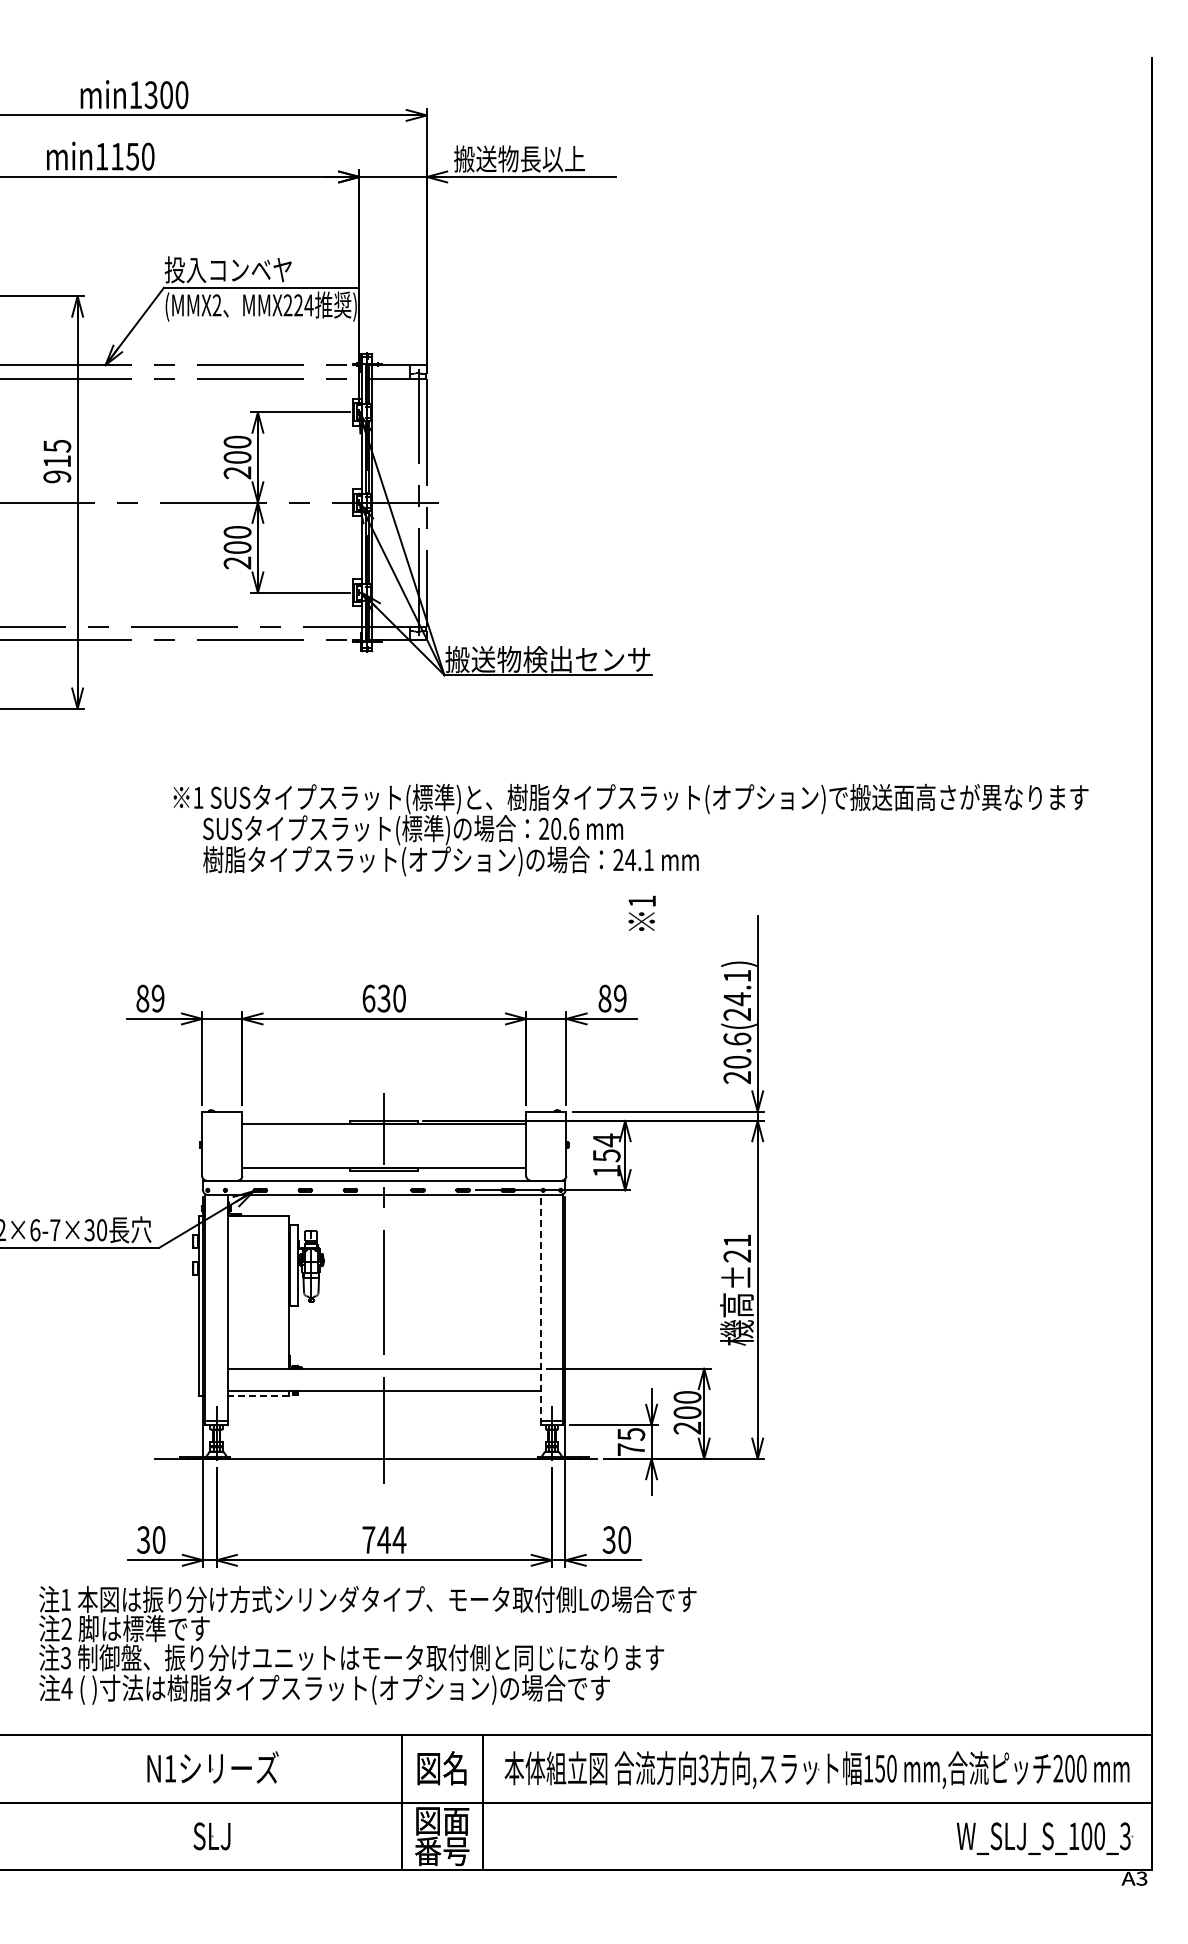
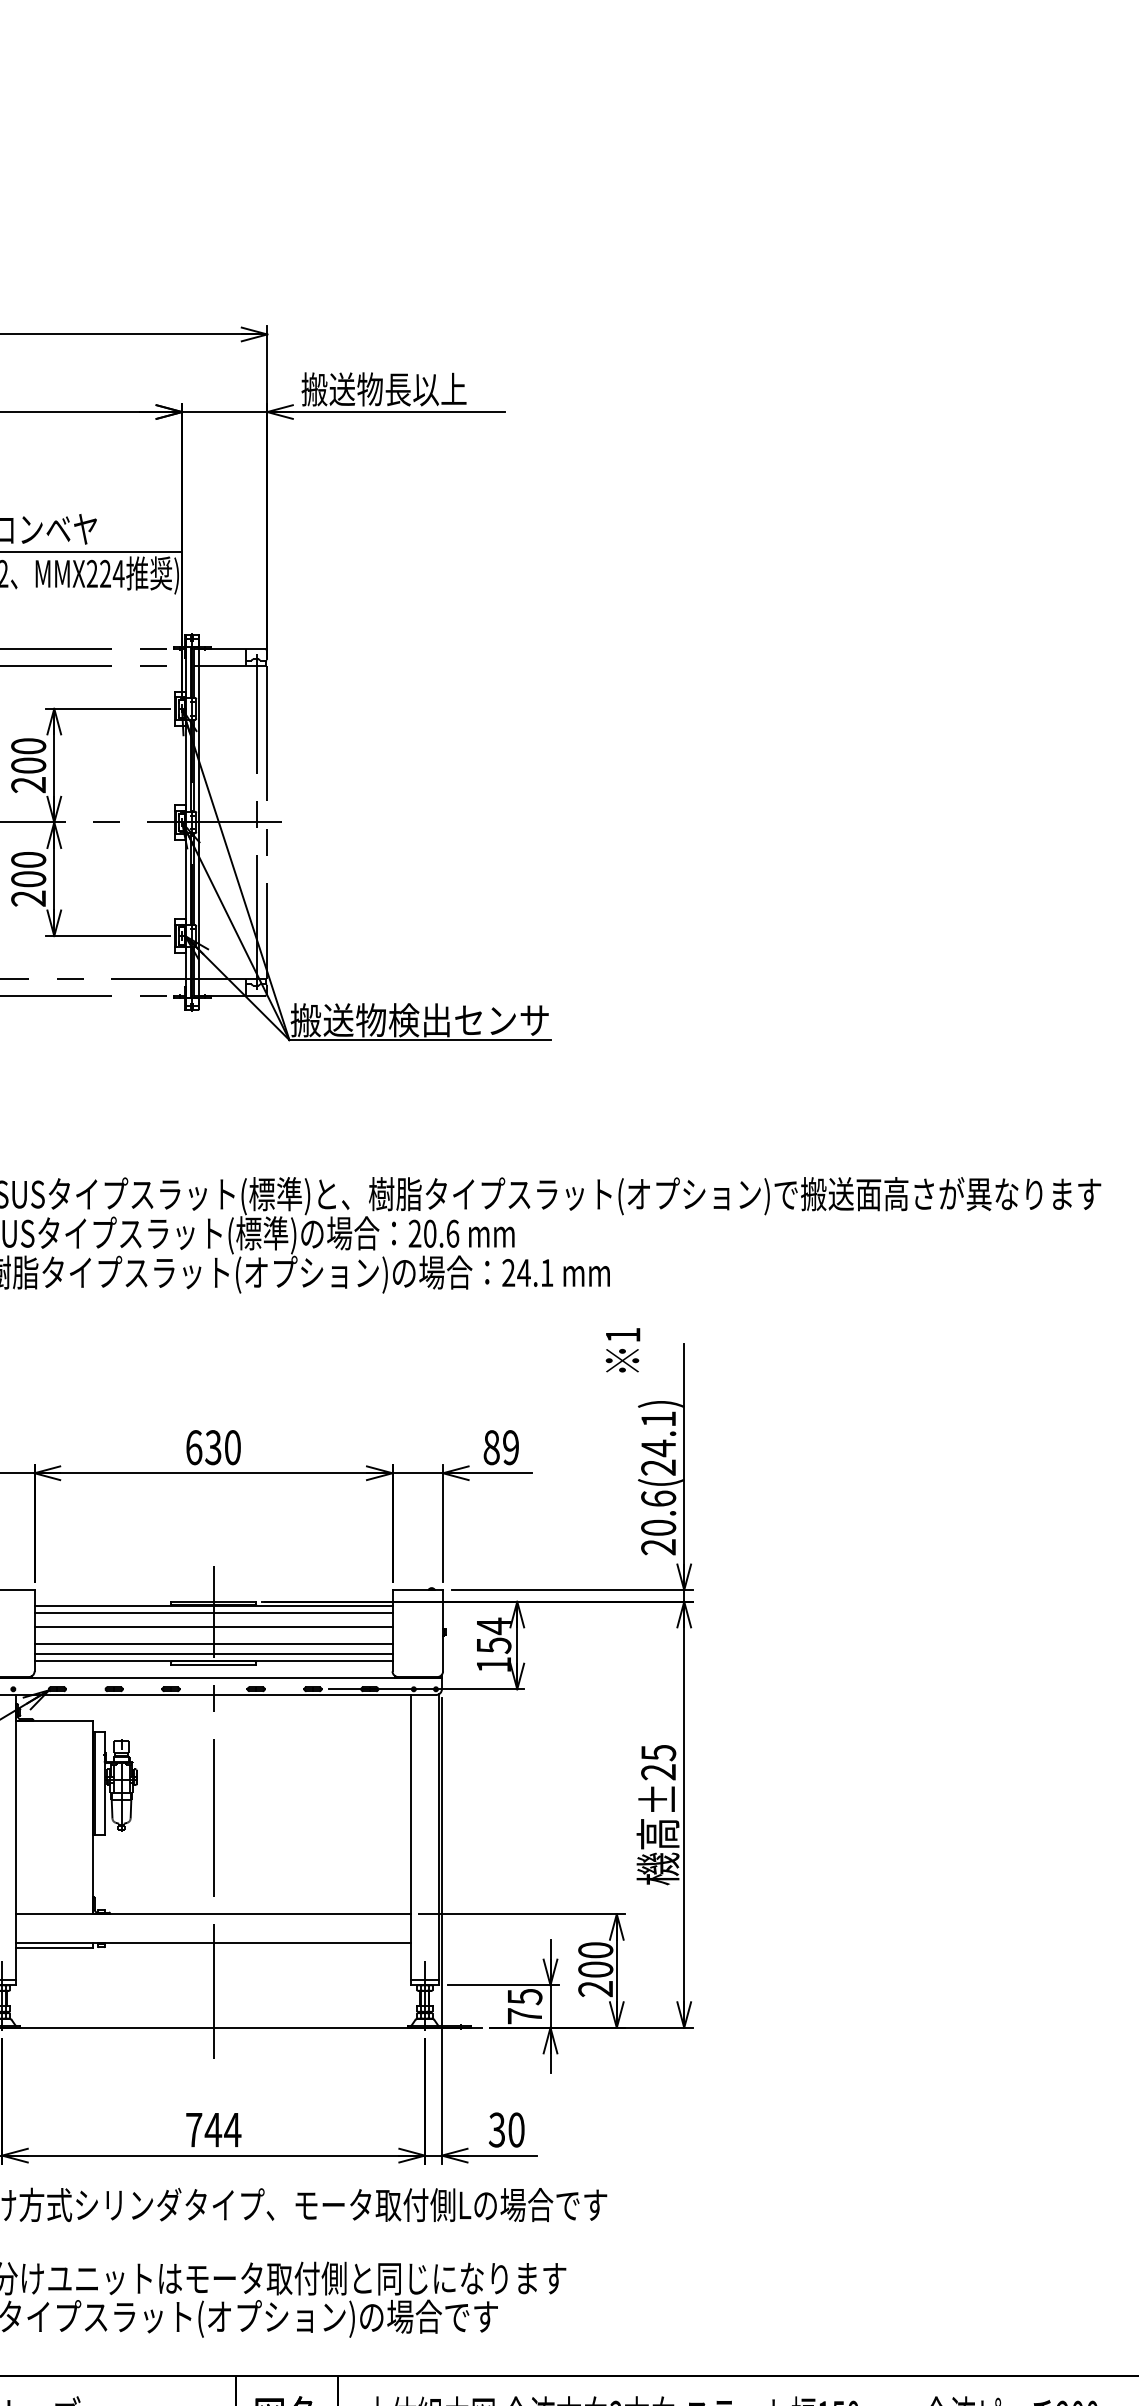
text: (641, 912) -> (622, 1349), moved
line: (384, 1129) -> (213, 1612), added
line: (384, 1140) -> (213, 1626), added
line: (384, 1154) -> (213, 1644), added
line: (384, 1162) -> (213, 1654), added
text: (737, 1240) -> (658, 1752), ±21 -> ±25
line: (540, 1309) -> (410, 1839), dashed -> solid
line: (257, 1395) -> (53, 1947), dashed -> solid

